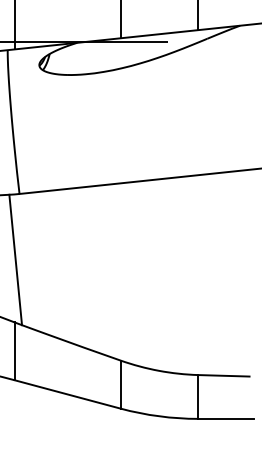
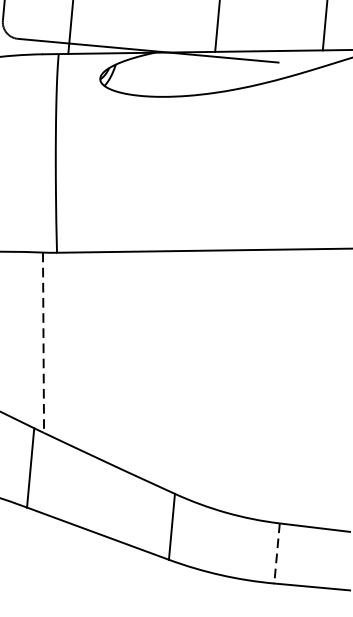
line: (15, 259) -> (43, 342), solid -> dashed
line: (198, 396) -> (277, 552), solid -> dashed

